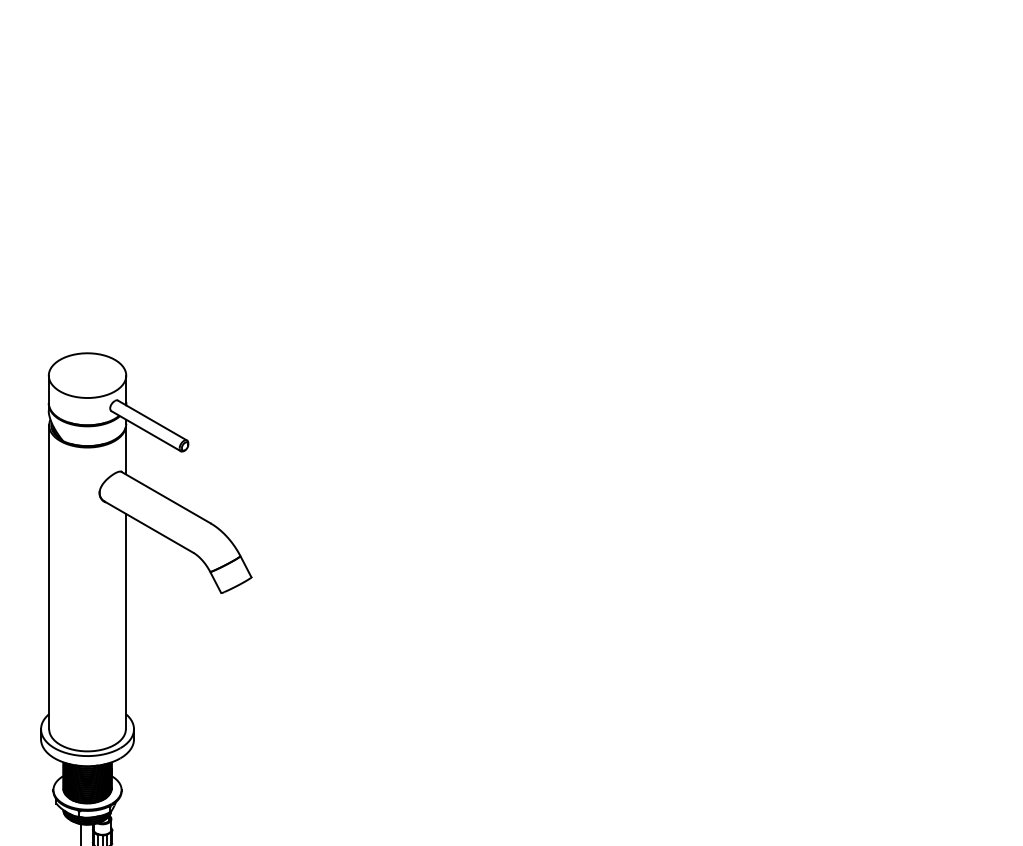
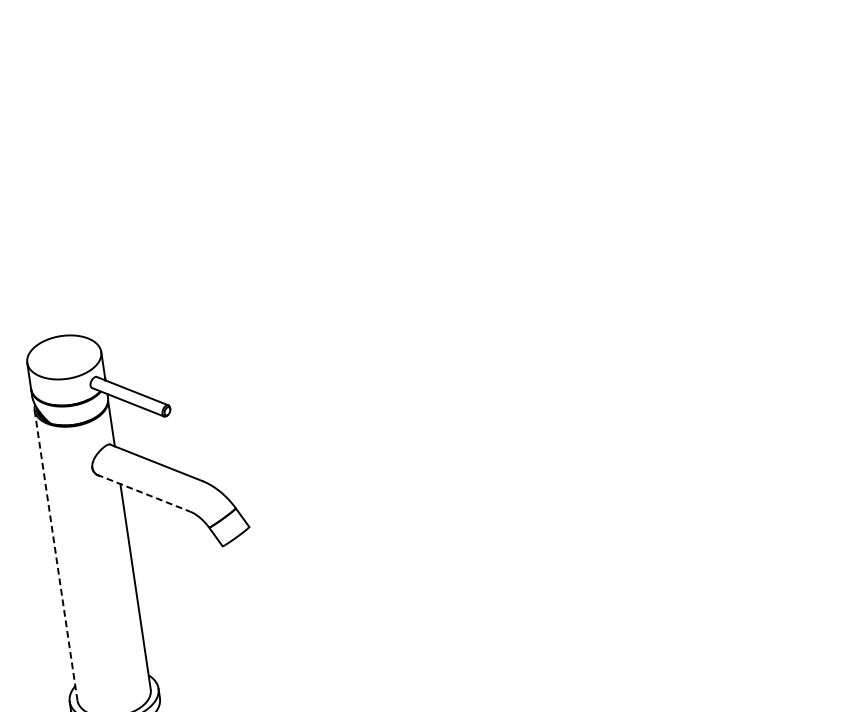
line: (148, 527) -> (143, 493), solid -> dashed
line: (49, 577) -> (56, 555), solid -> dashed

